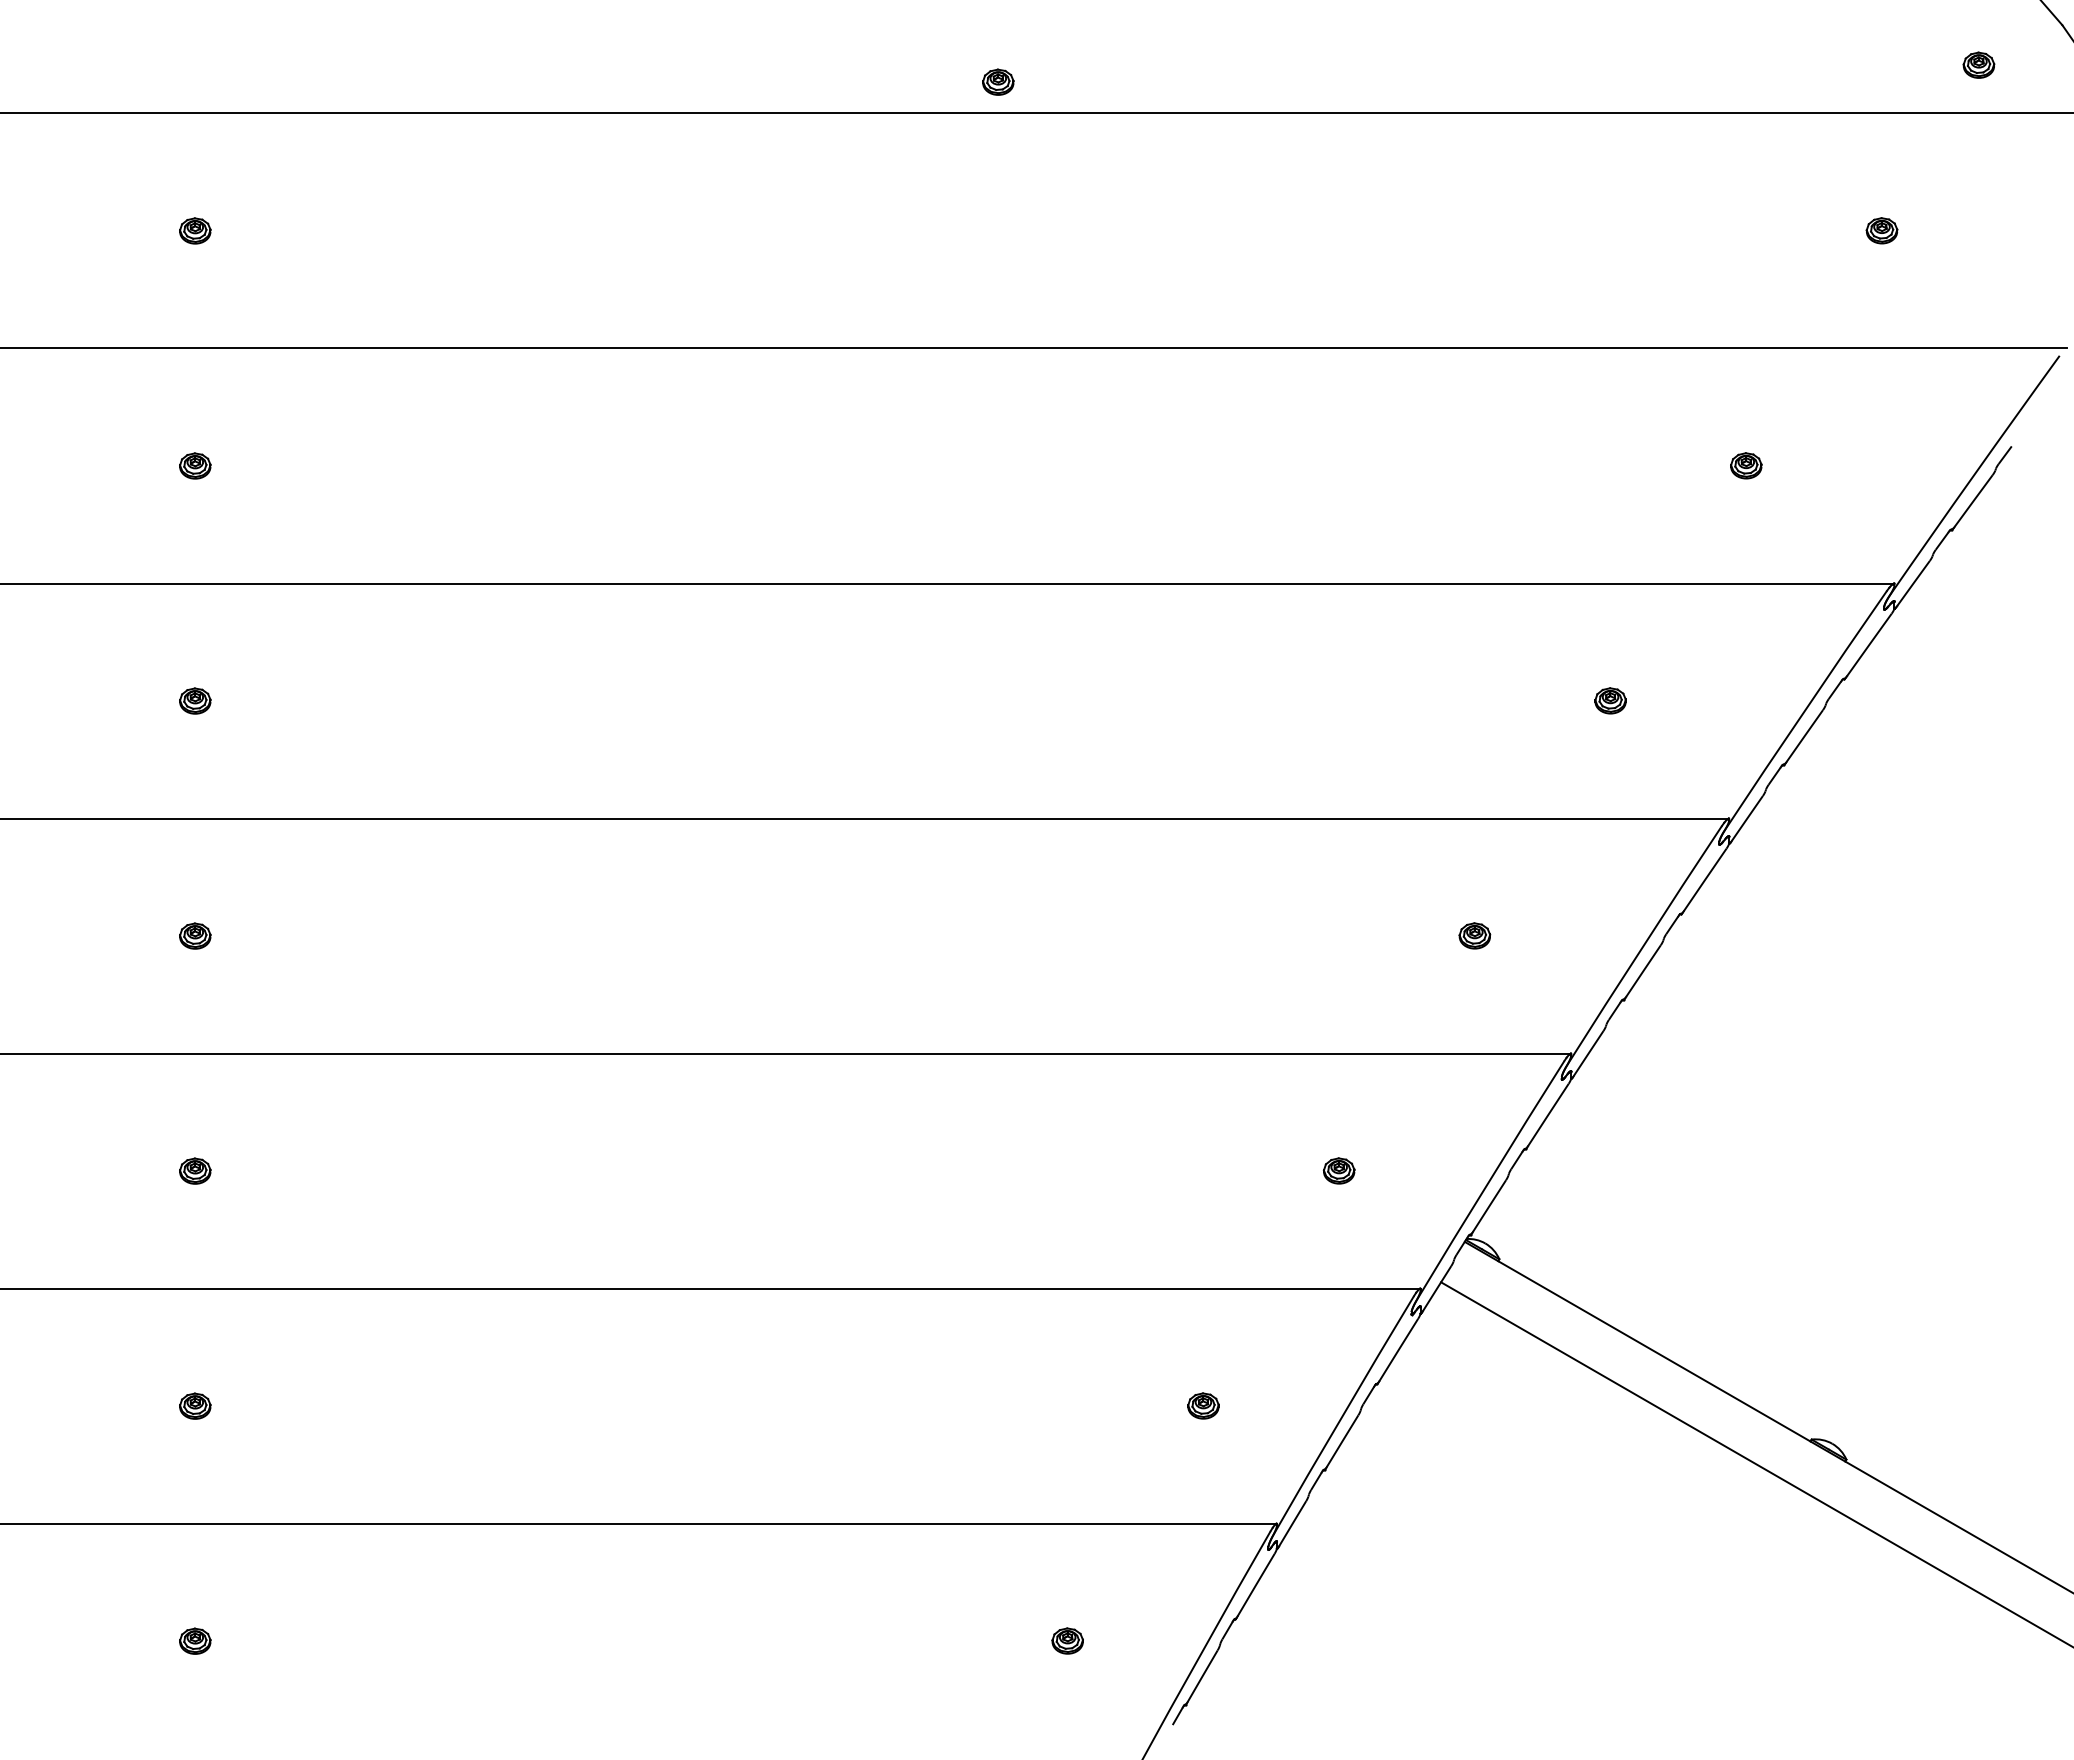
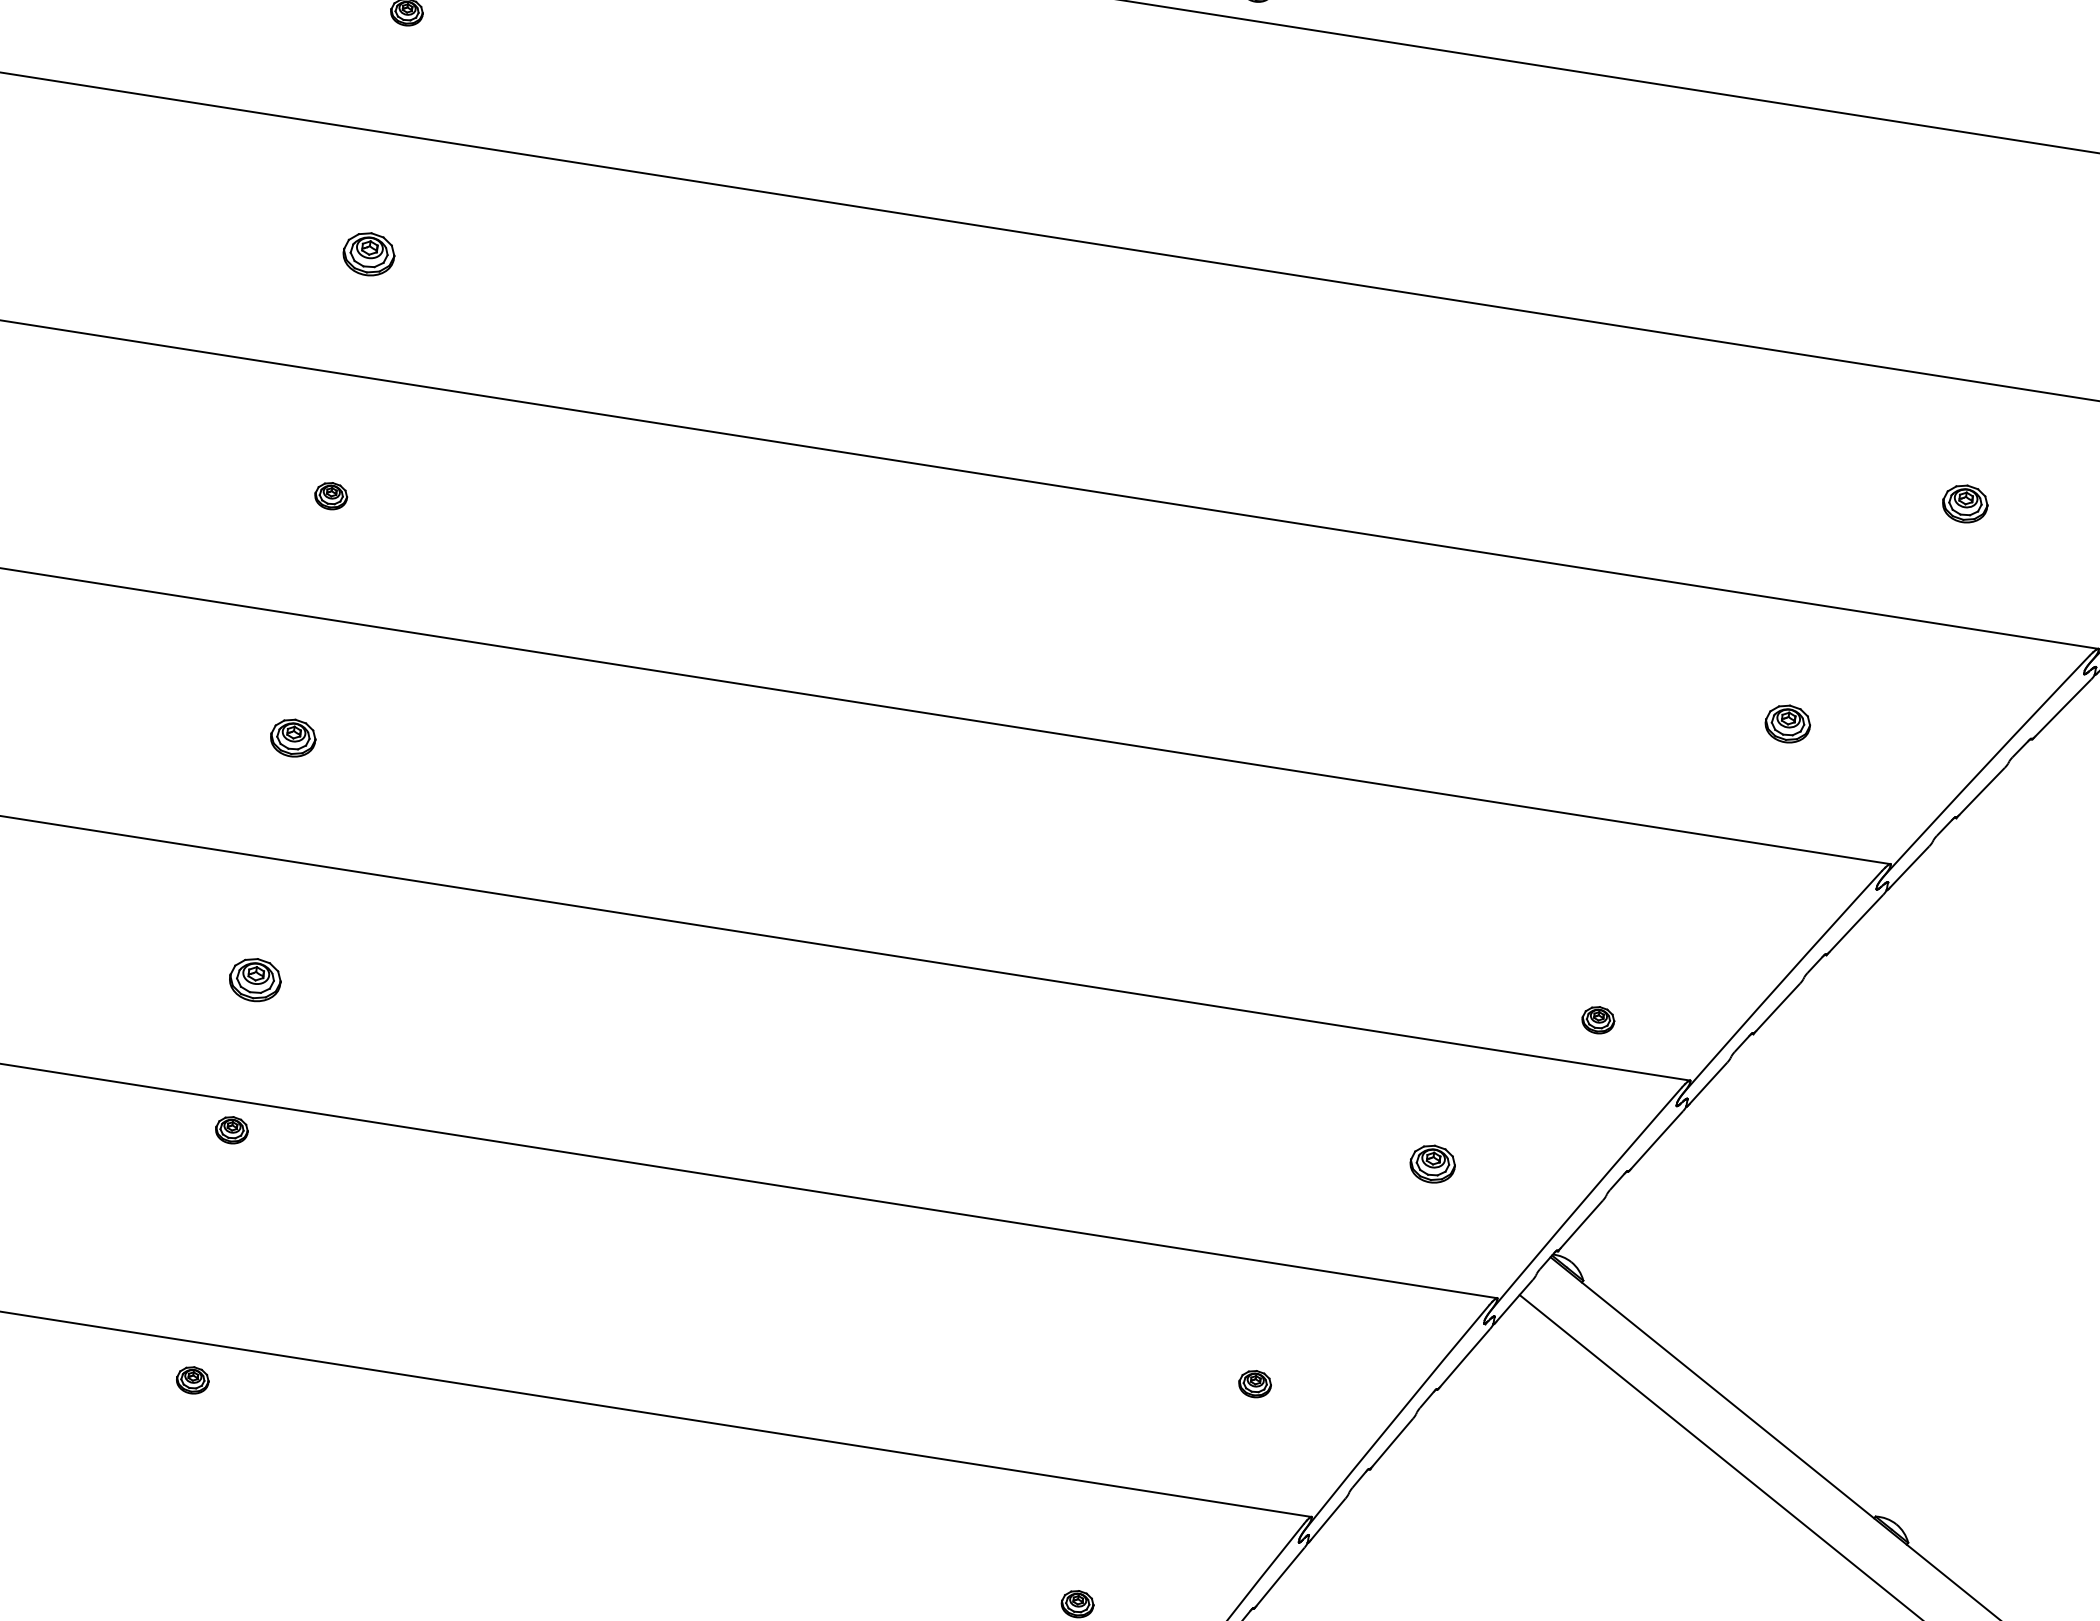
part: (195, 465) -> (369, 253), size x1.6
part: (1746, 465) -> (1965, 503), size x1.4
part: (1610, 700) -> (1787, 723), size x1.4
part: (195, 935) -> (293, 737), size x1.4
part: (1474, 935) -> (1598, 1019), moved
part: (195, 1170) -> (255, 979), size x1.6
part: (1338, 1170) -> (1432, 1163), size x1.4
part: (195, 1405) -> (232, 1129), moved
part: (195, 1640) -> (193, 1379), moved

